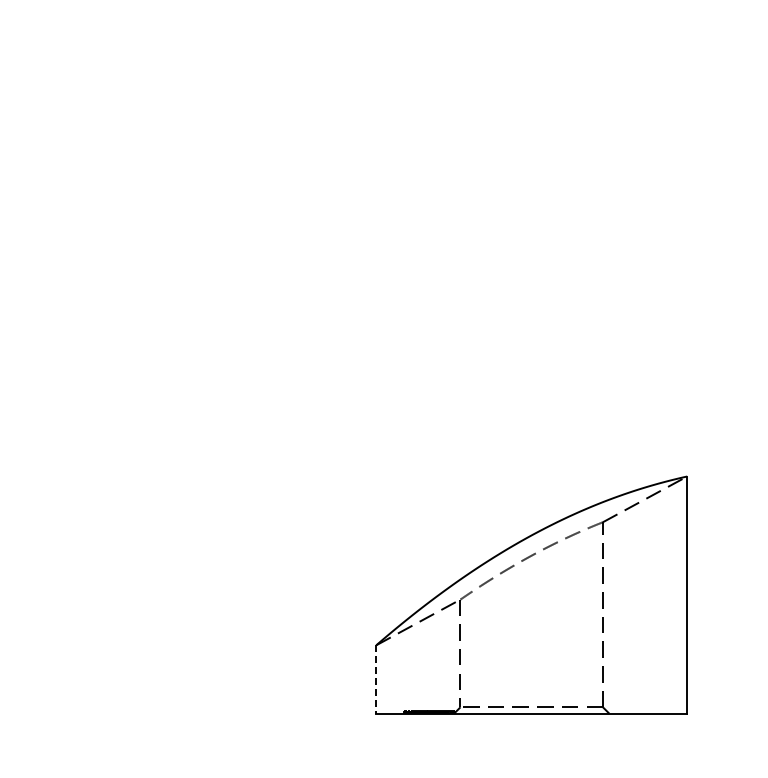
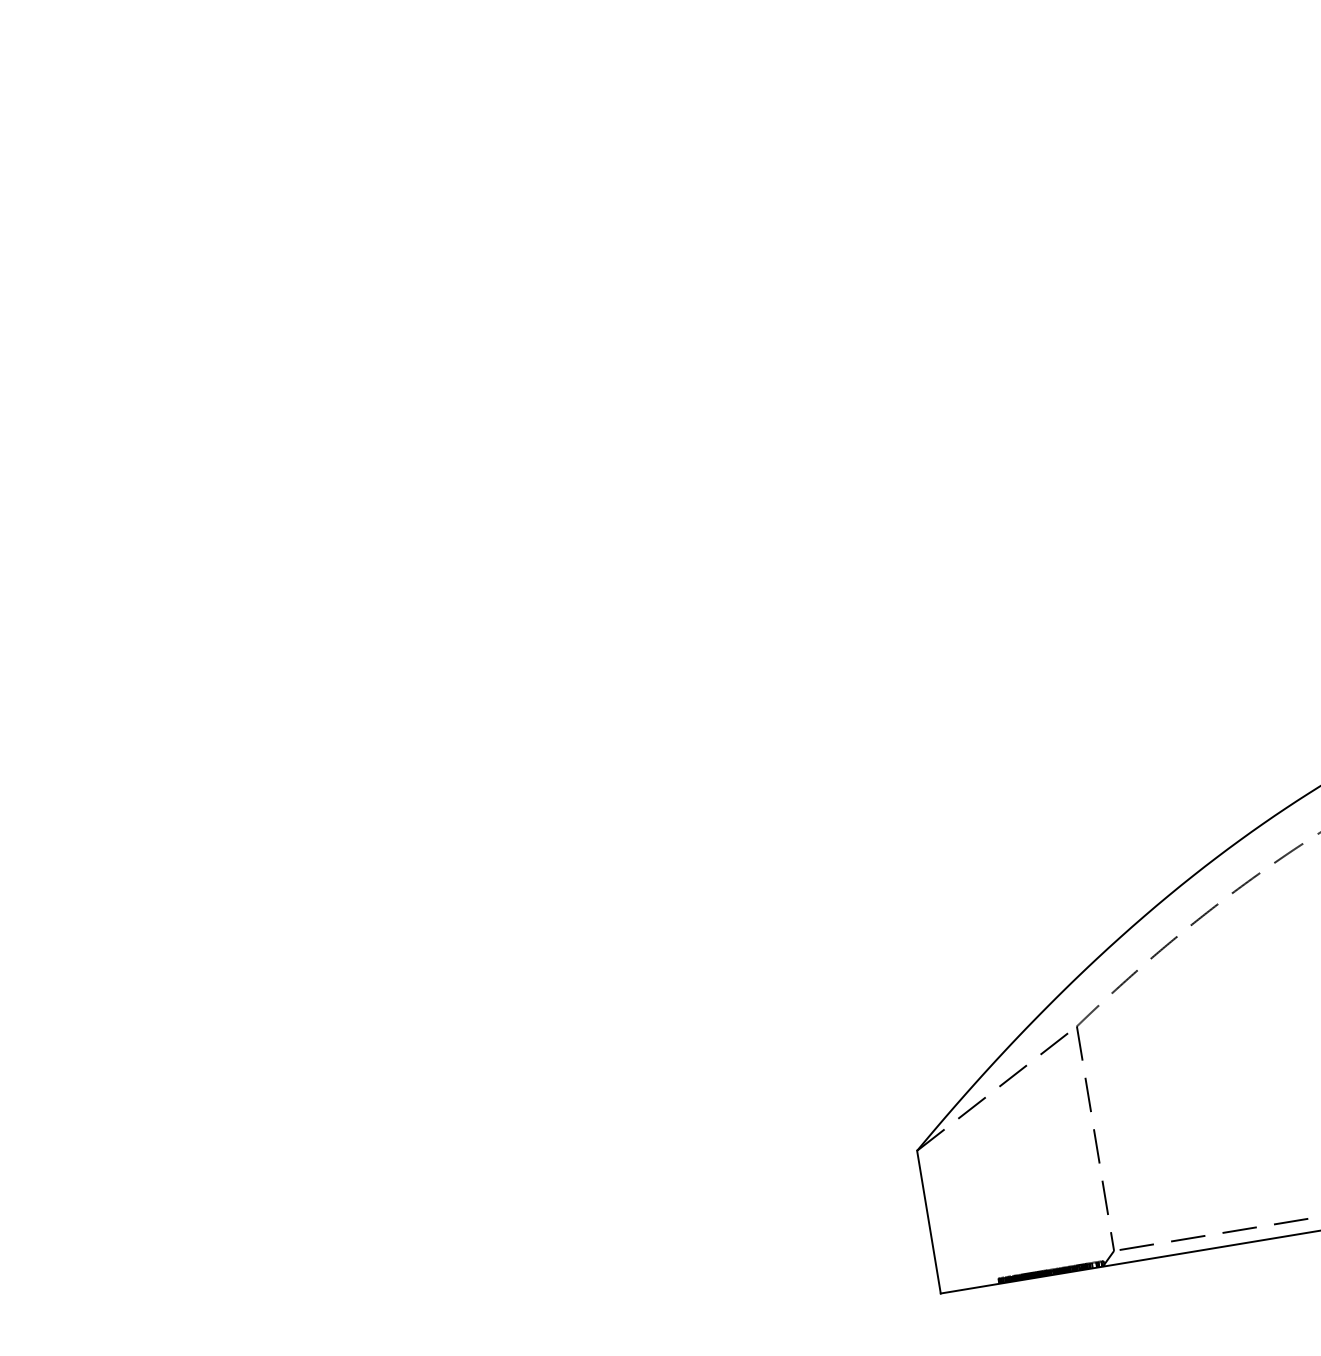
line: (376, 680) -> (929, 1224), dashed -> solid

